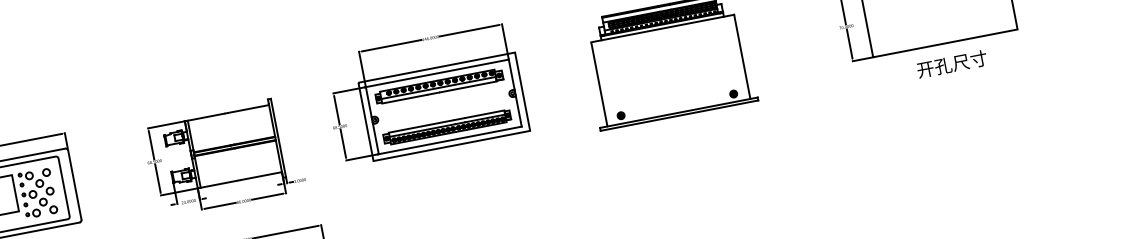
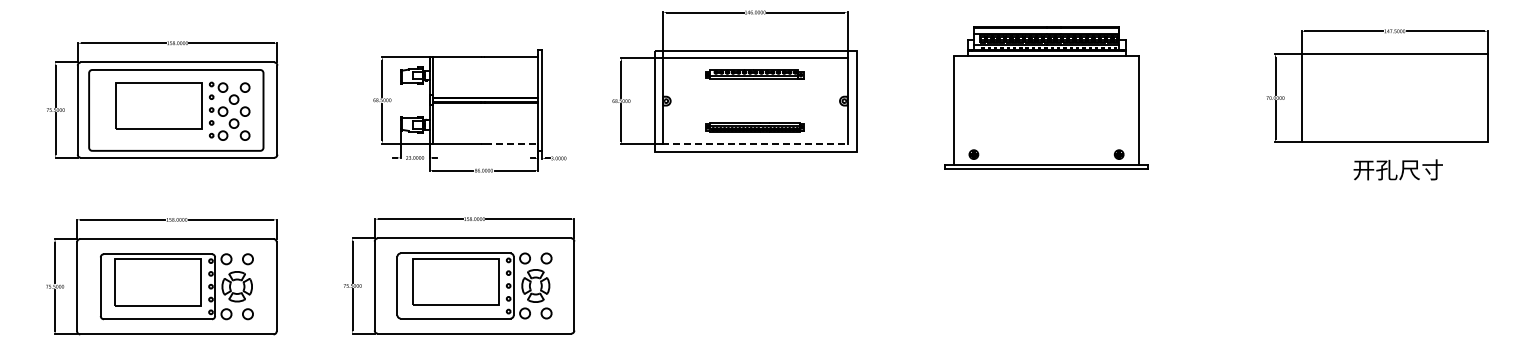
part: (439, 86) -> (754, 74), size x0.6
part: (447, 127) -> (754, 127), size x0.6
line: (449, 140) -> (754, 144), solid -> dashed
line: (261, 175) -> (512, 143), solid -> dashed

